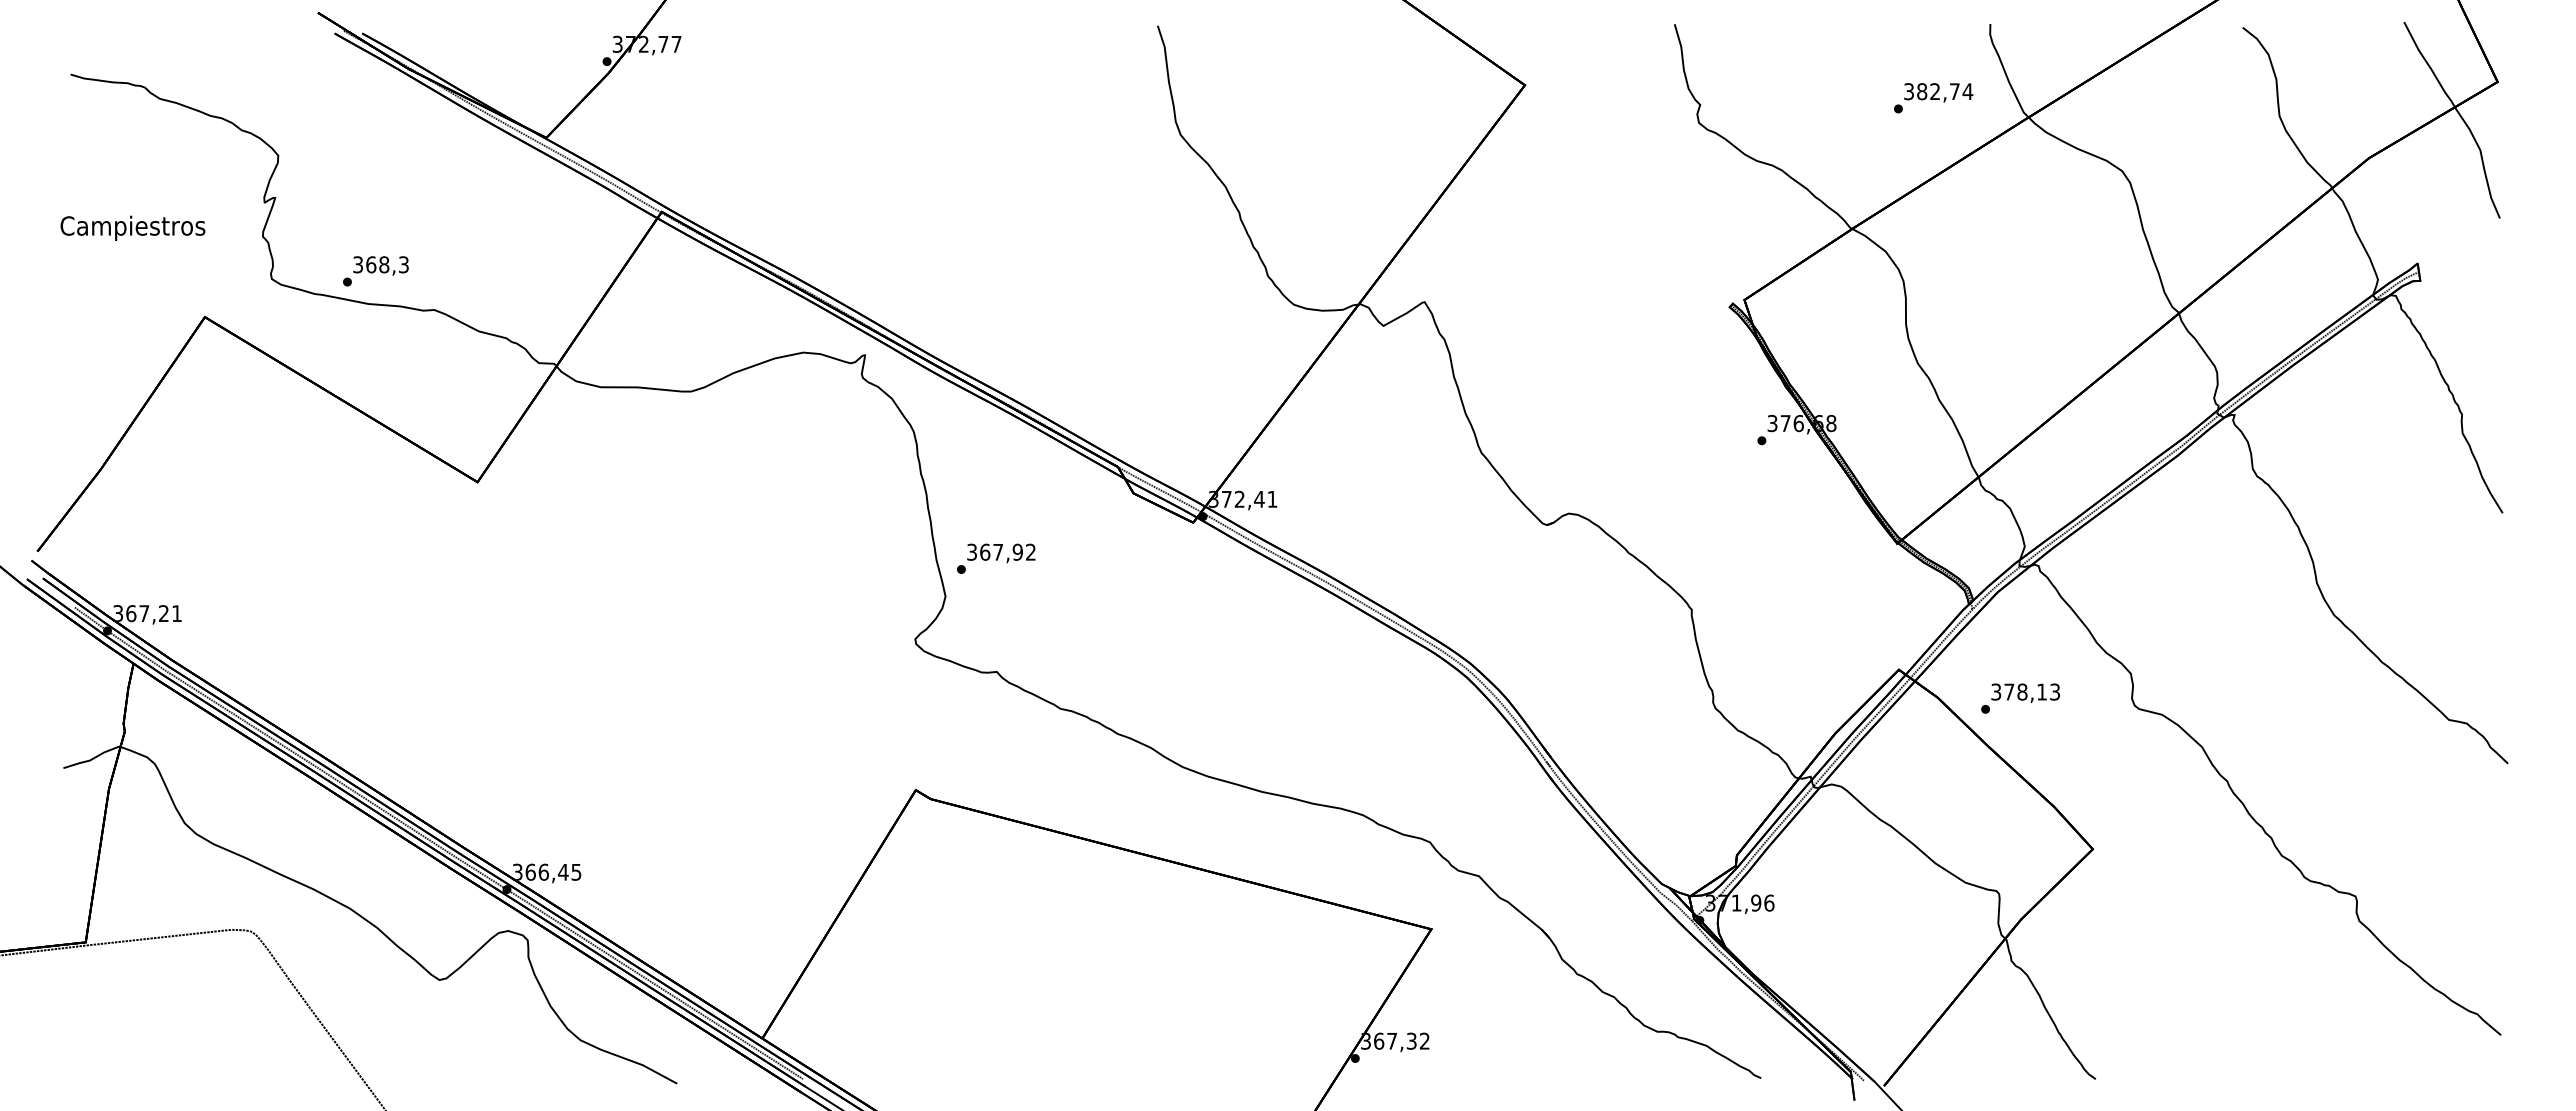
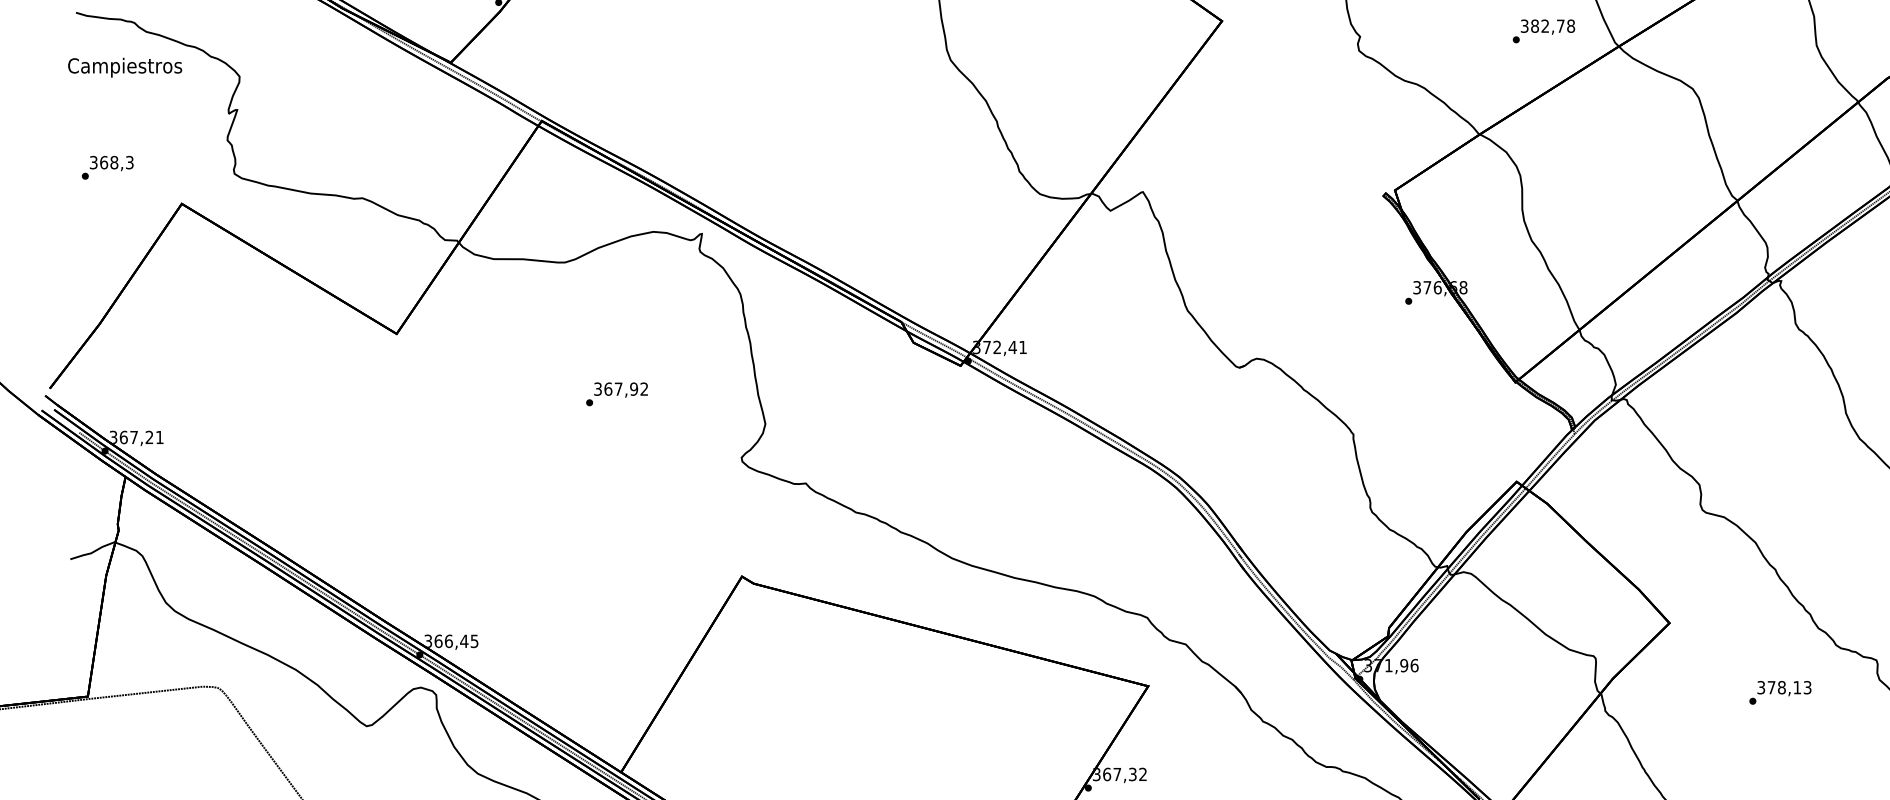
text: (1967, 91) -> (1570, 26), 382,74 -> 382,78
text: (132, 227) -> (124, 67), moved
text: (375, 271) -> (107, 167), moved
text: (996, 558) -> (617, 394), moved
text: (2020, 698) -> (1780, 692), moved

